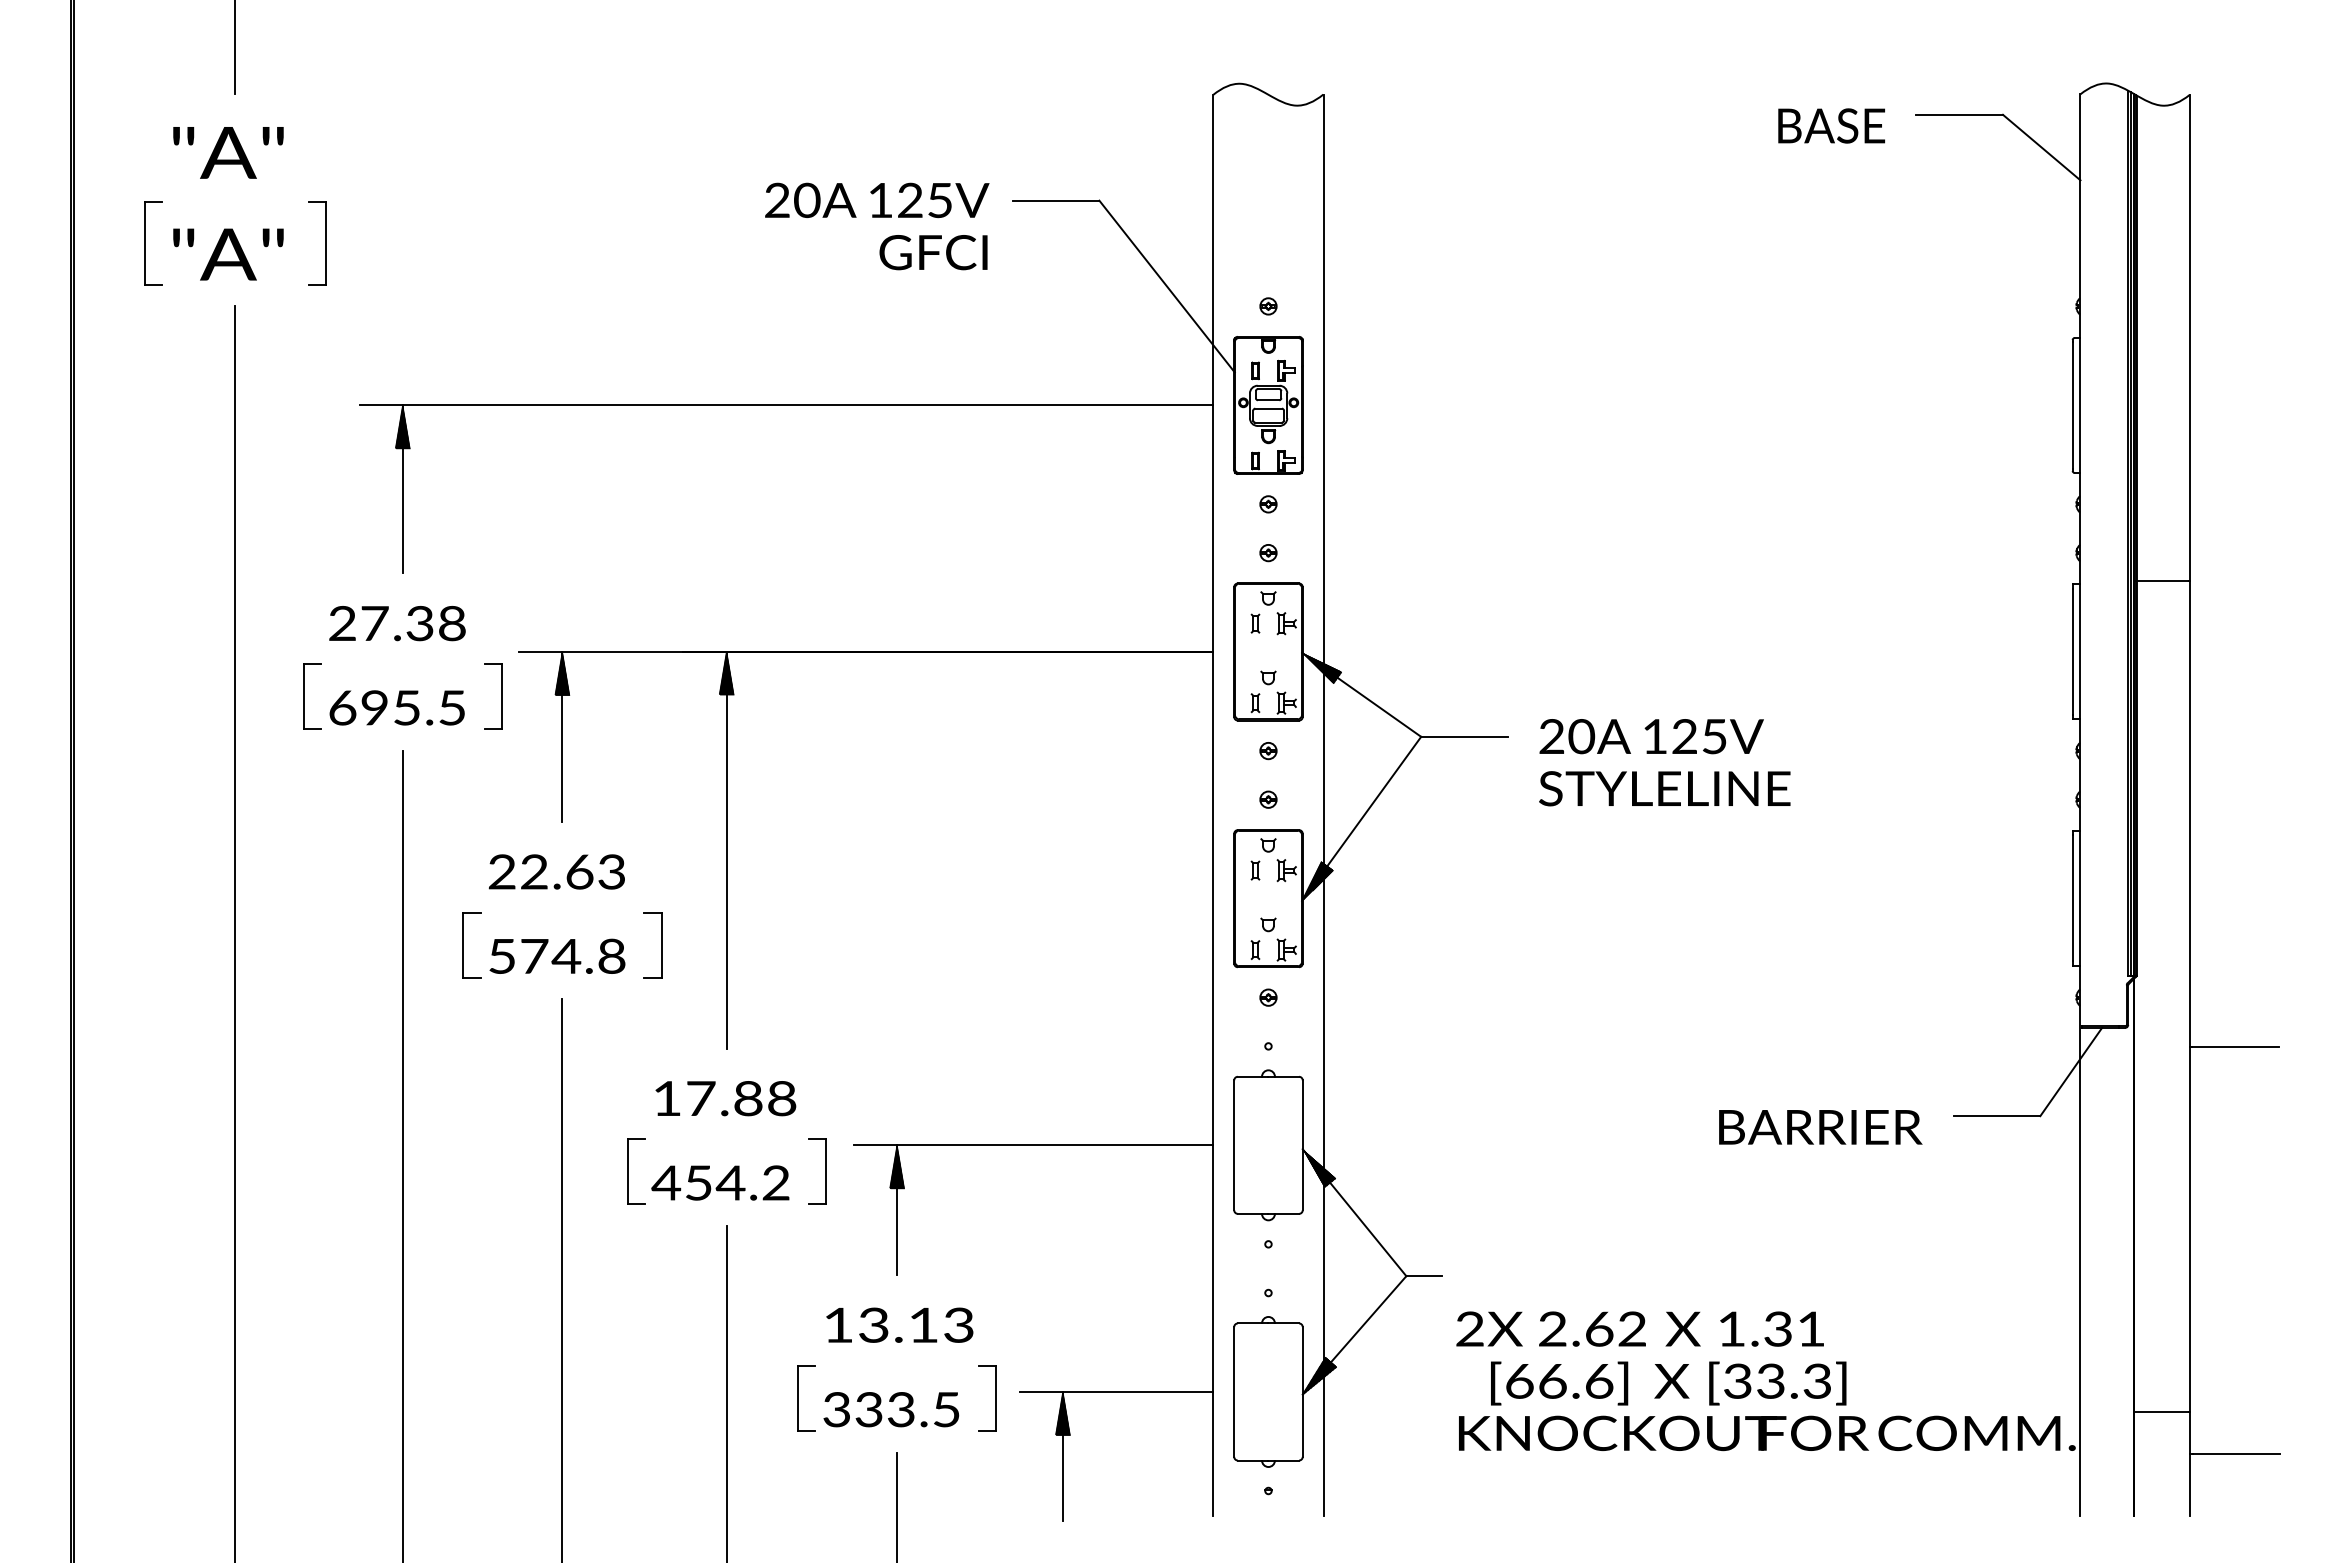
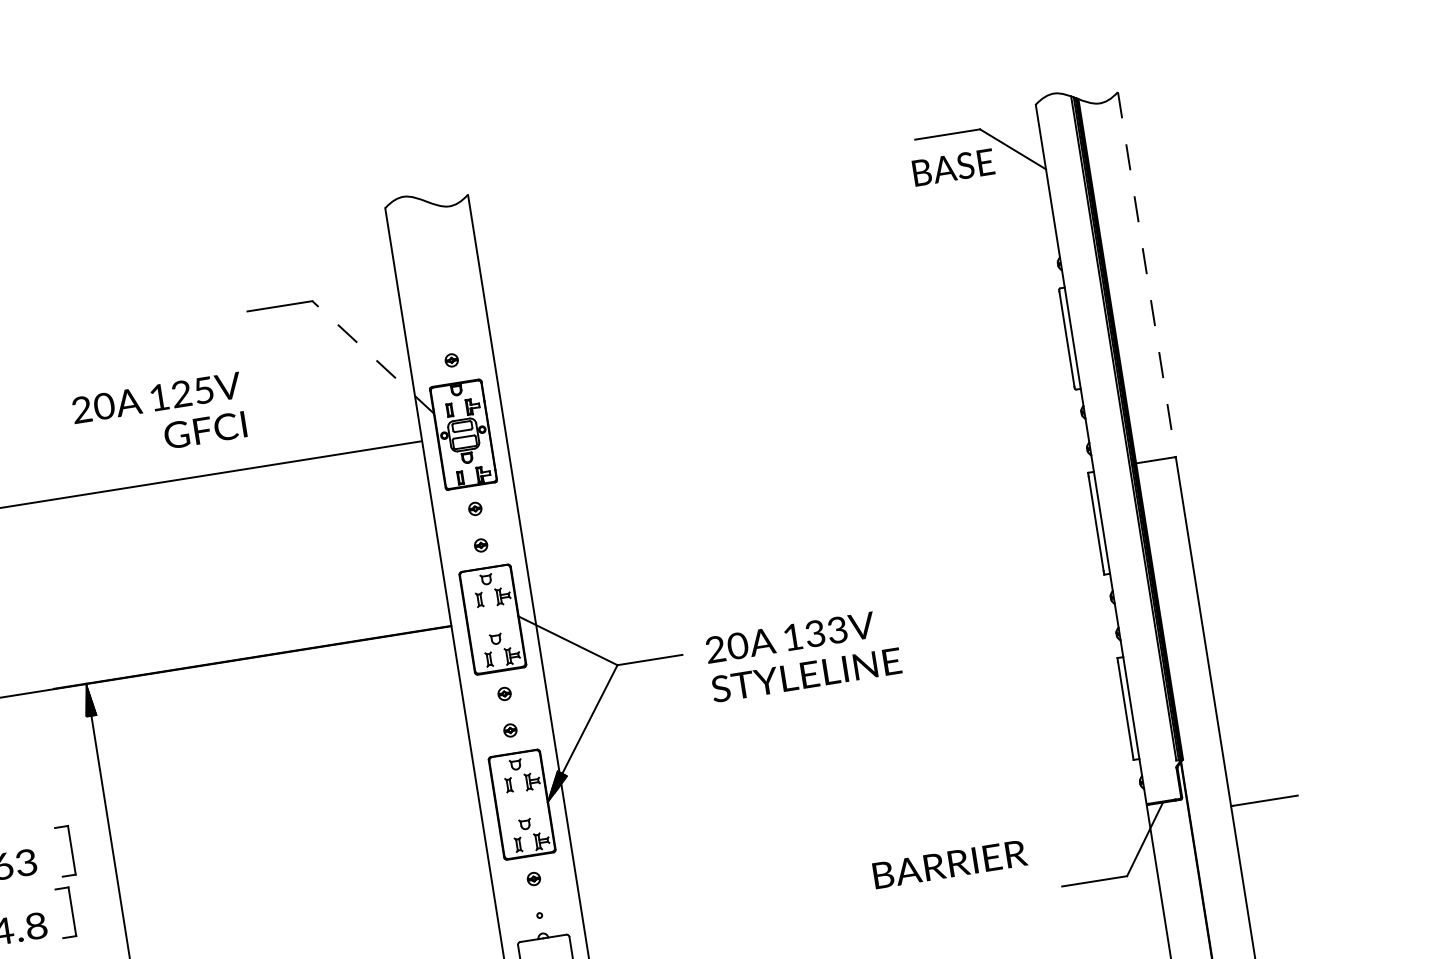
text: (1831, 125) -> (953, 167), moved
text: (877, 226) -> (160, 417), moved
line: (1166, 286) -> (372, 357), solid -> dashed
line: (2189, 338) -> (1146, 275), solid -> dashed
hatch: (1321, 667) -> (534, 625), removed
text: (1699, 736) -> (826, 631), 125V -> 133V
part: (673, 865) -> (71, 850), added
text: (1820, 1127) -> (950, 864), moved

